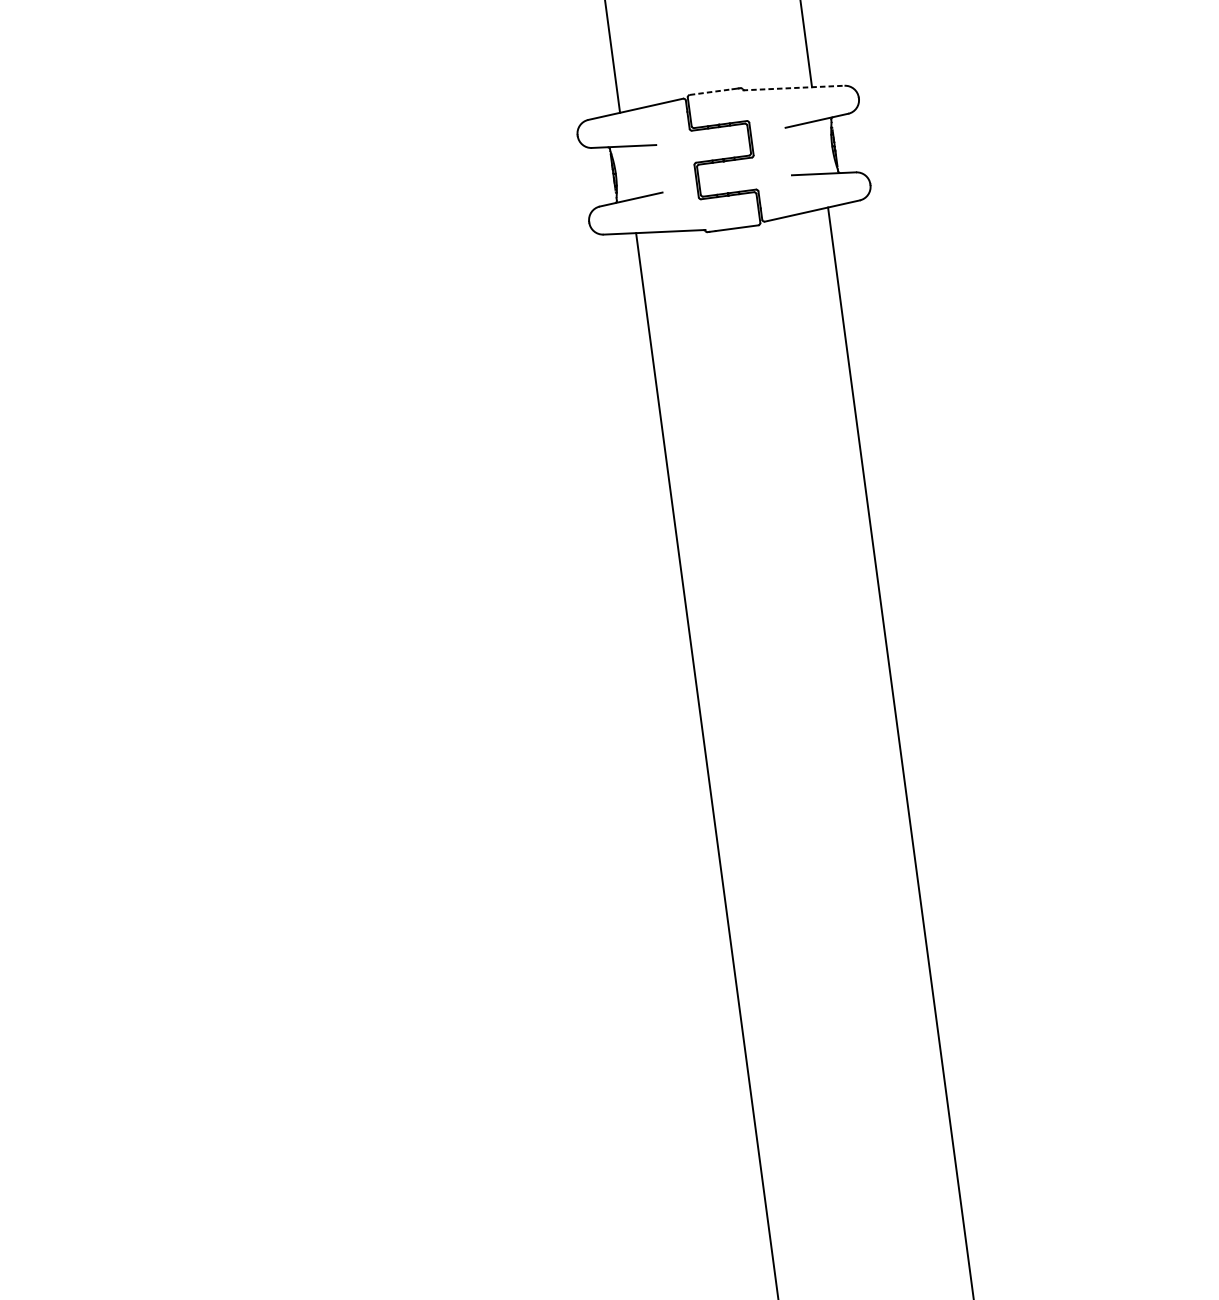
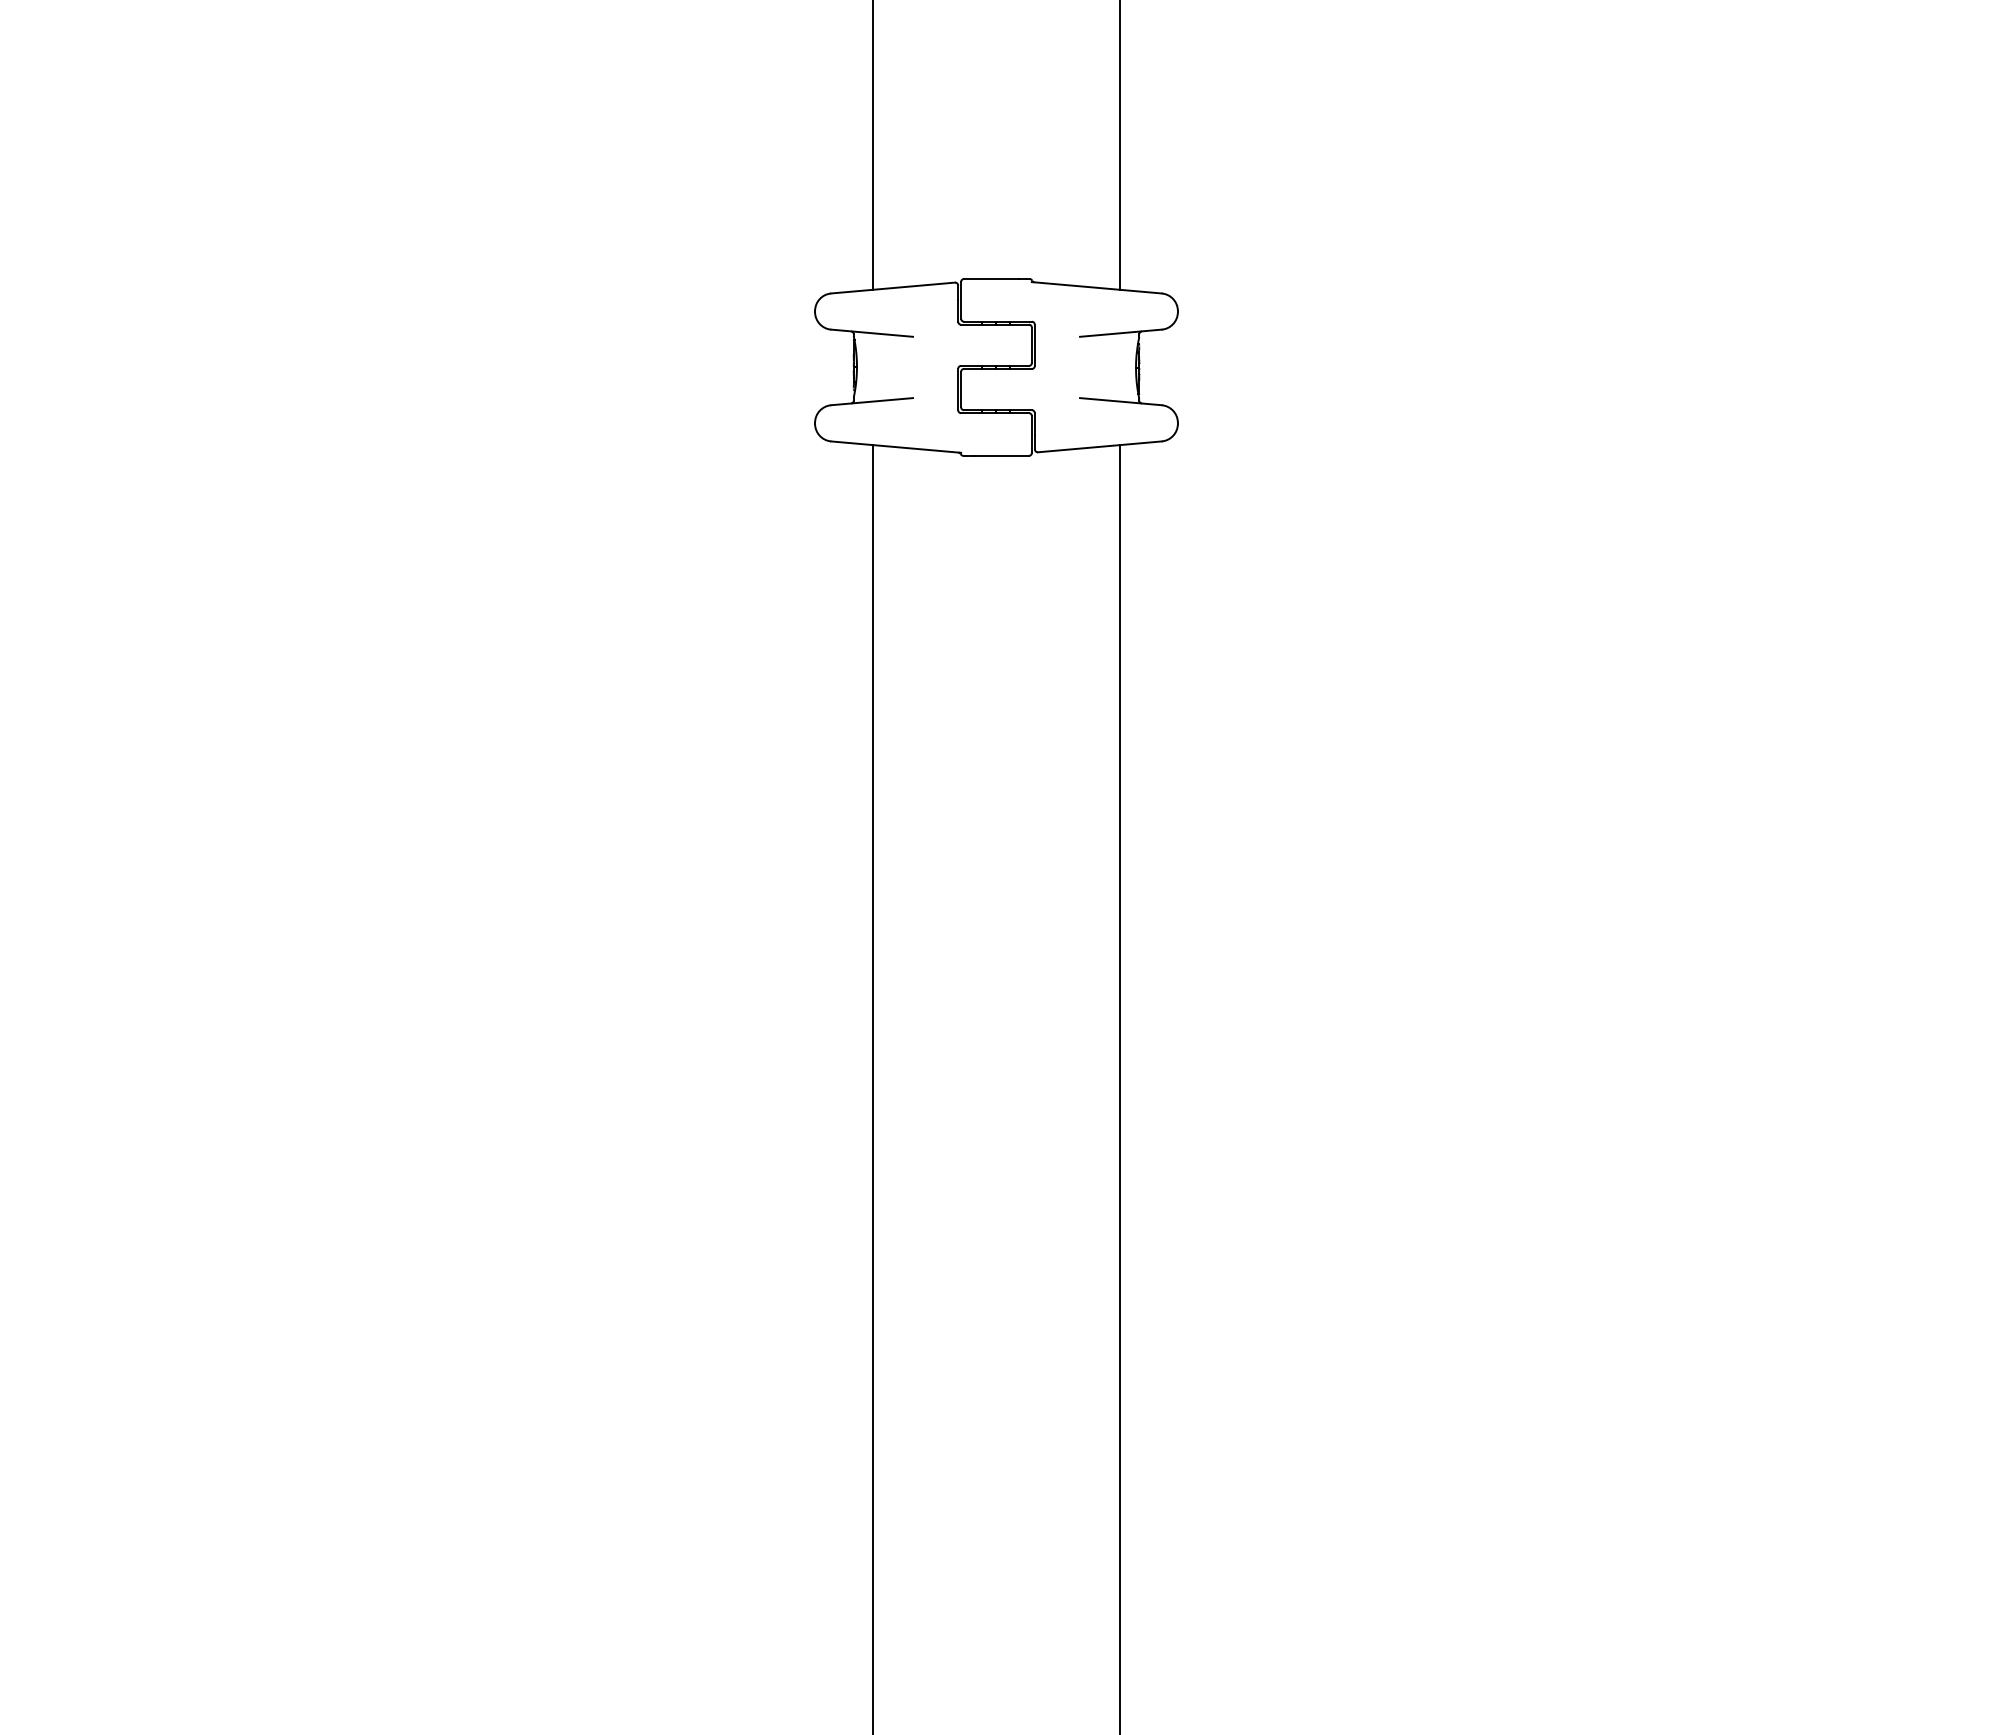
line: (794, 87) -> (1097, 287), dashed -> solid
line: (710, 91) -> (991, 278), dashed -> solid

